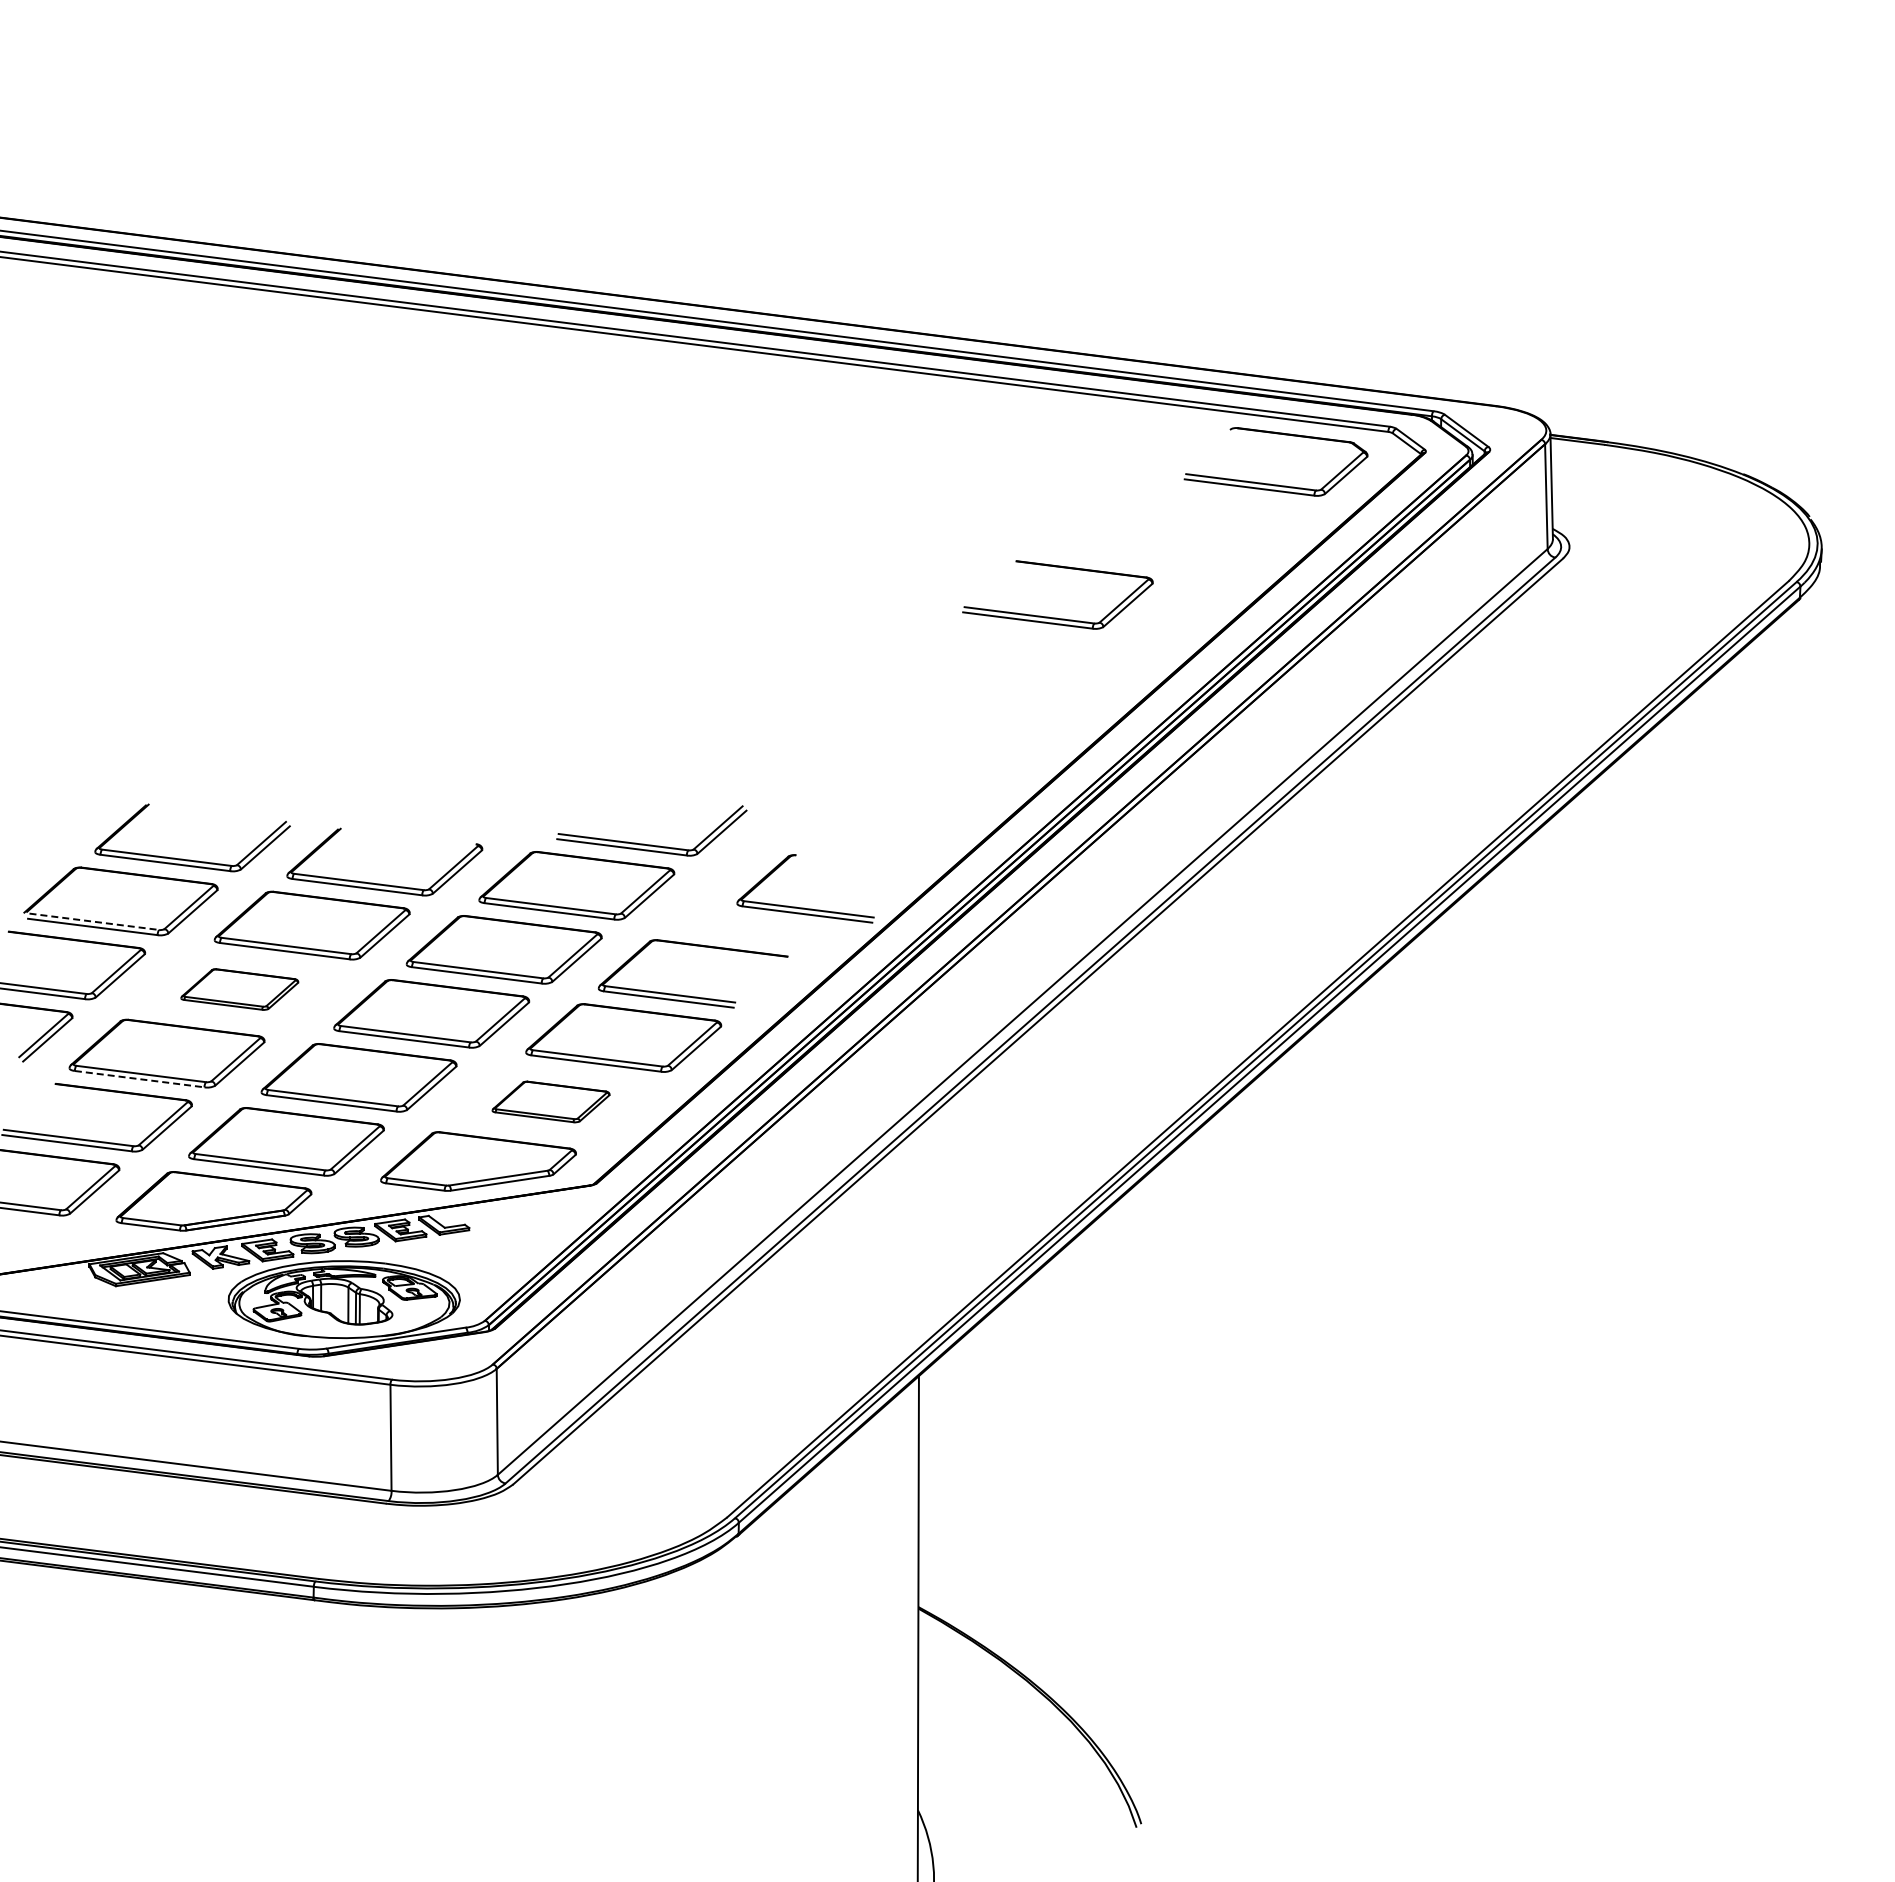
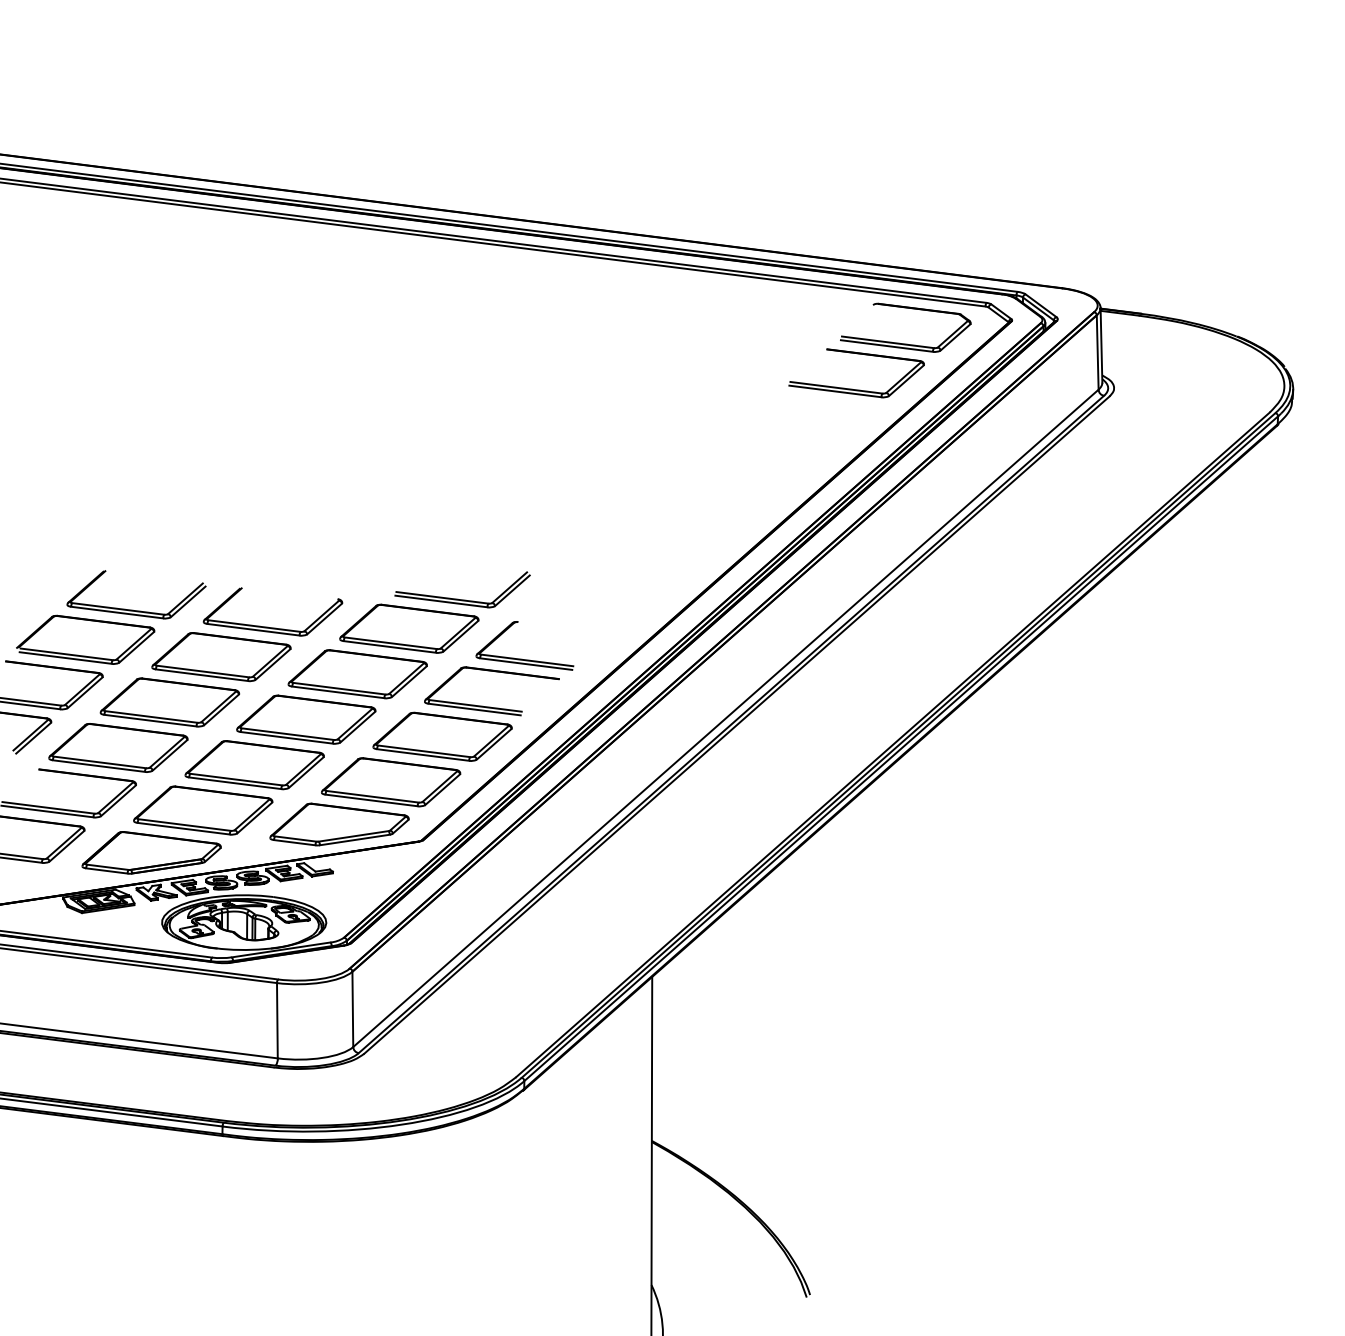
part: (1056, 617) -> (855, 389), moved
part: (804, 907) -> (524, 659), moved
line: (94, 921) -> (66, 654), dashed -> solid
part: (239, 989) -> (169, 702), size x1.67
line: (140, 1079) -> (99, 766), dashed -> solid
part: (550, 1101) -> (390, 781), size x1.67

